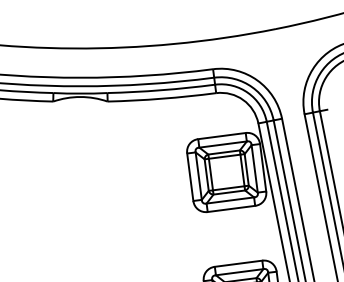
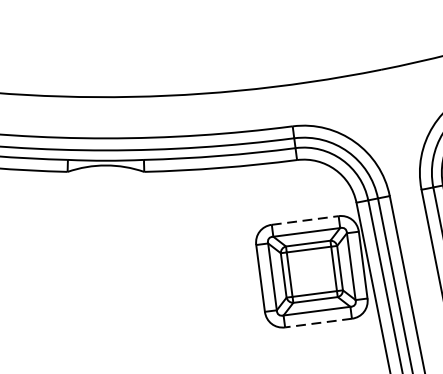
line: (221, 136) -> (304, 221), solid -> dashed
line: (231, 208) -> (318, 322), solid -> dashed

